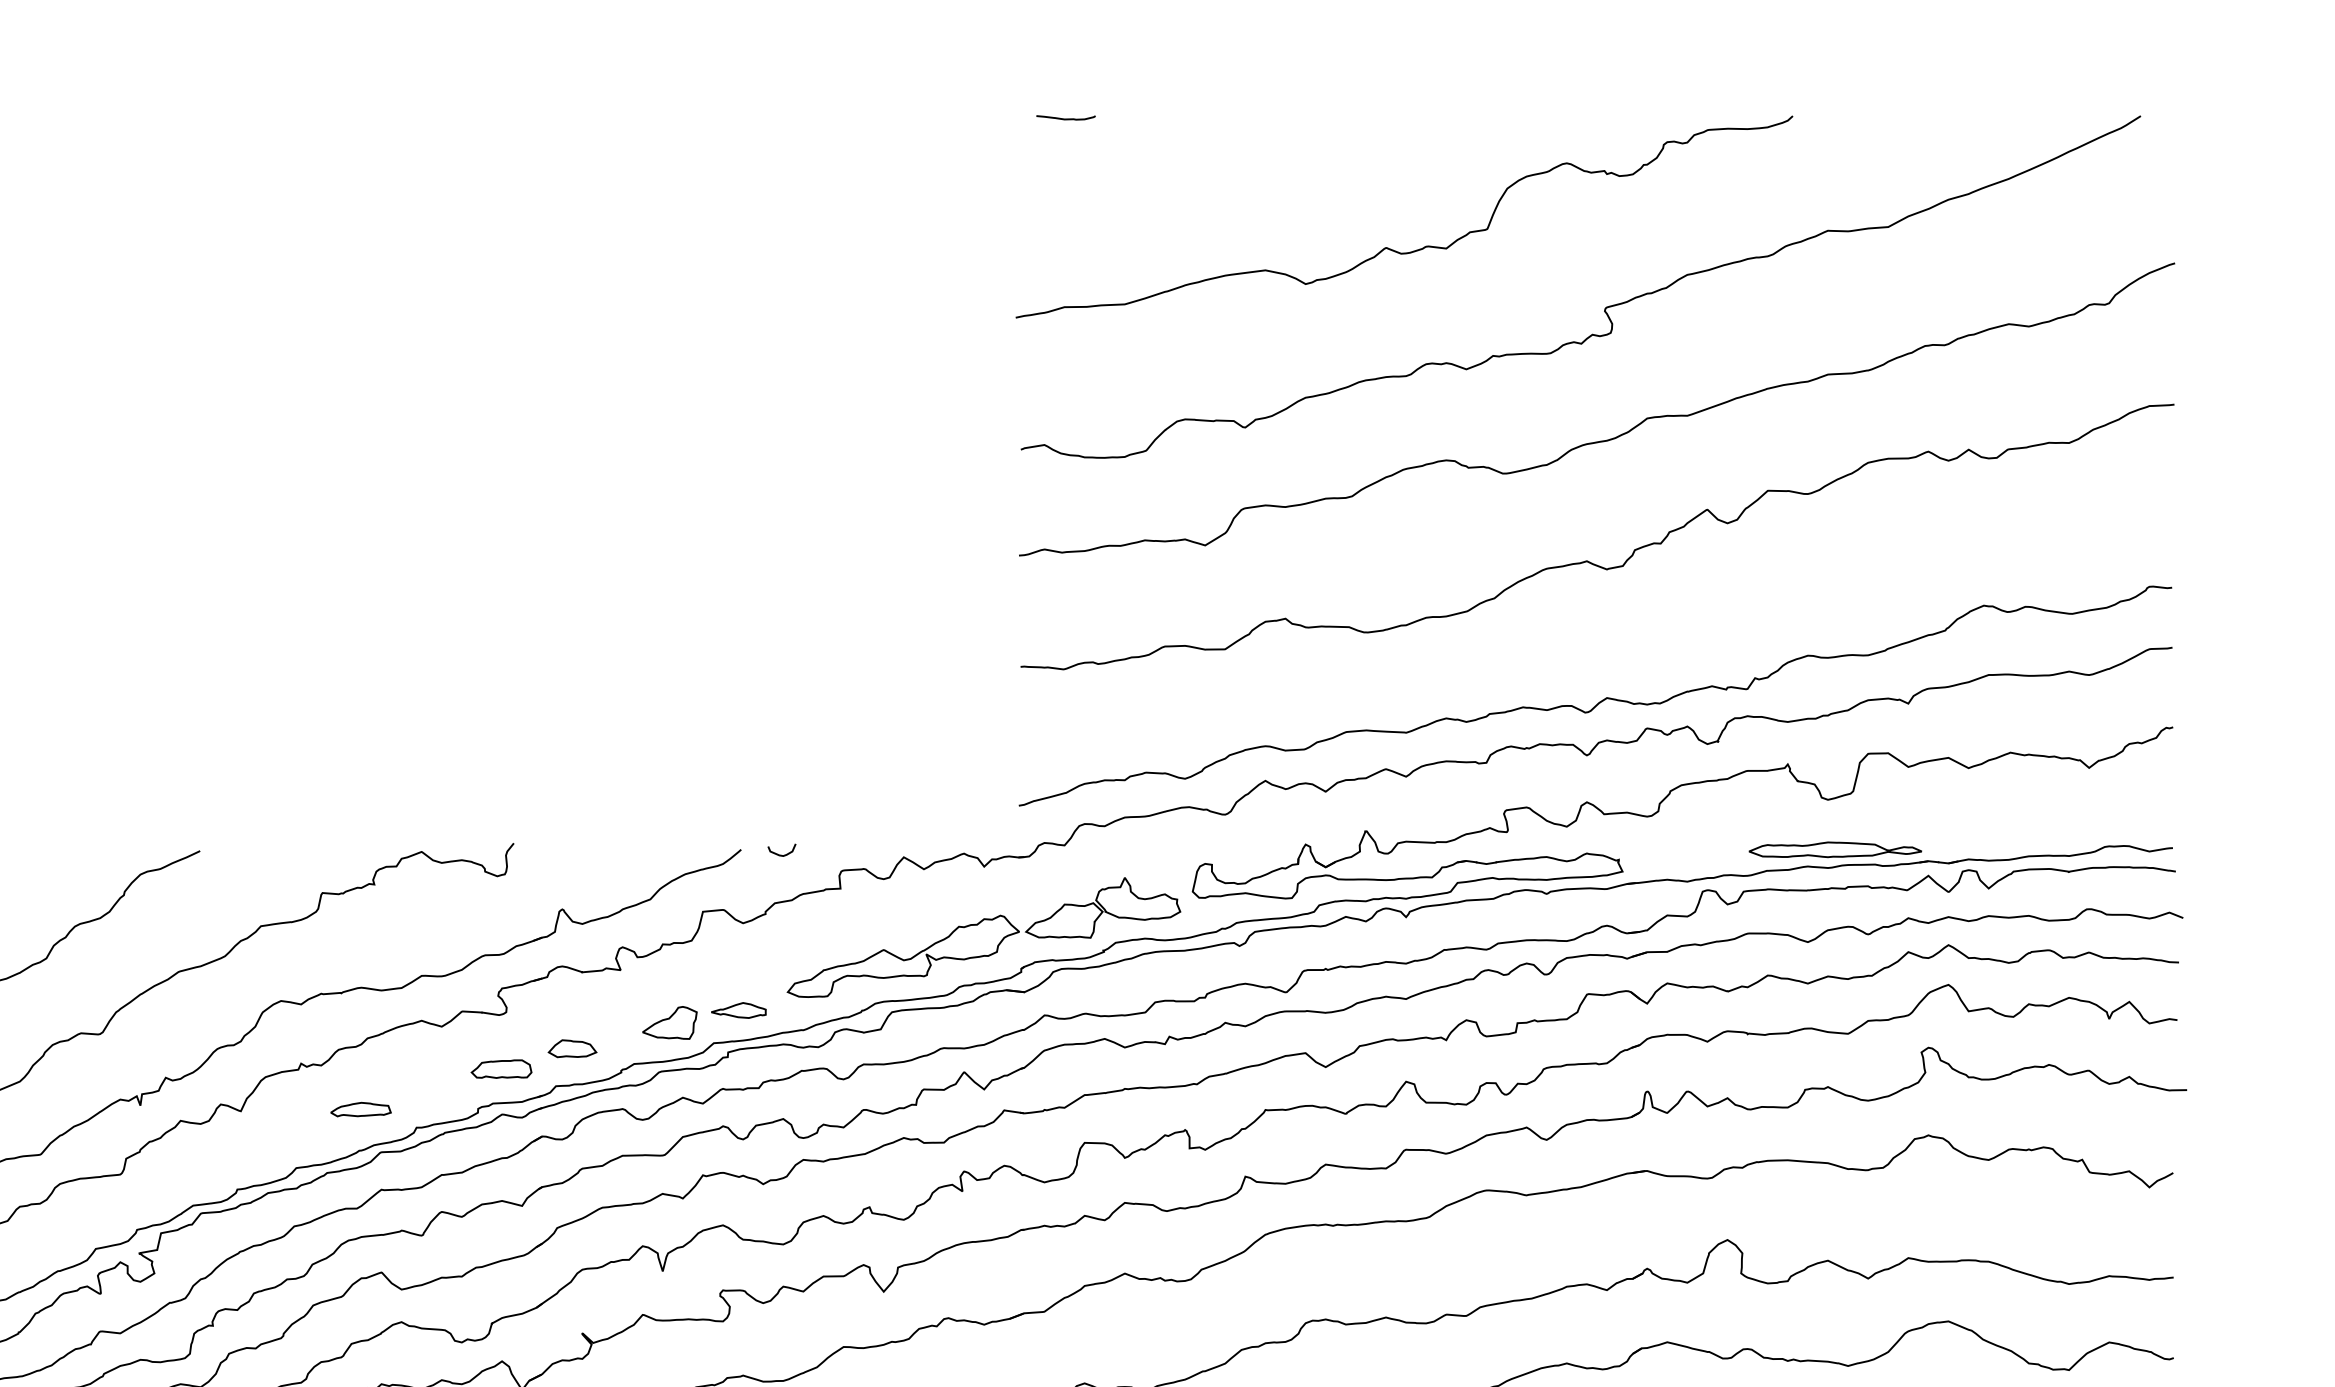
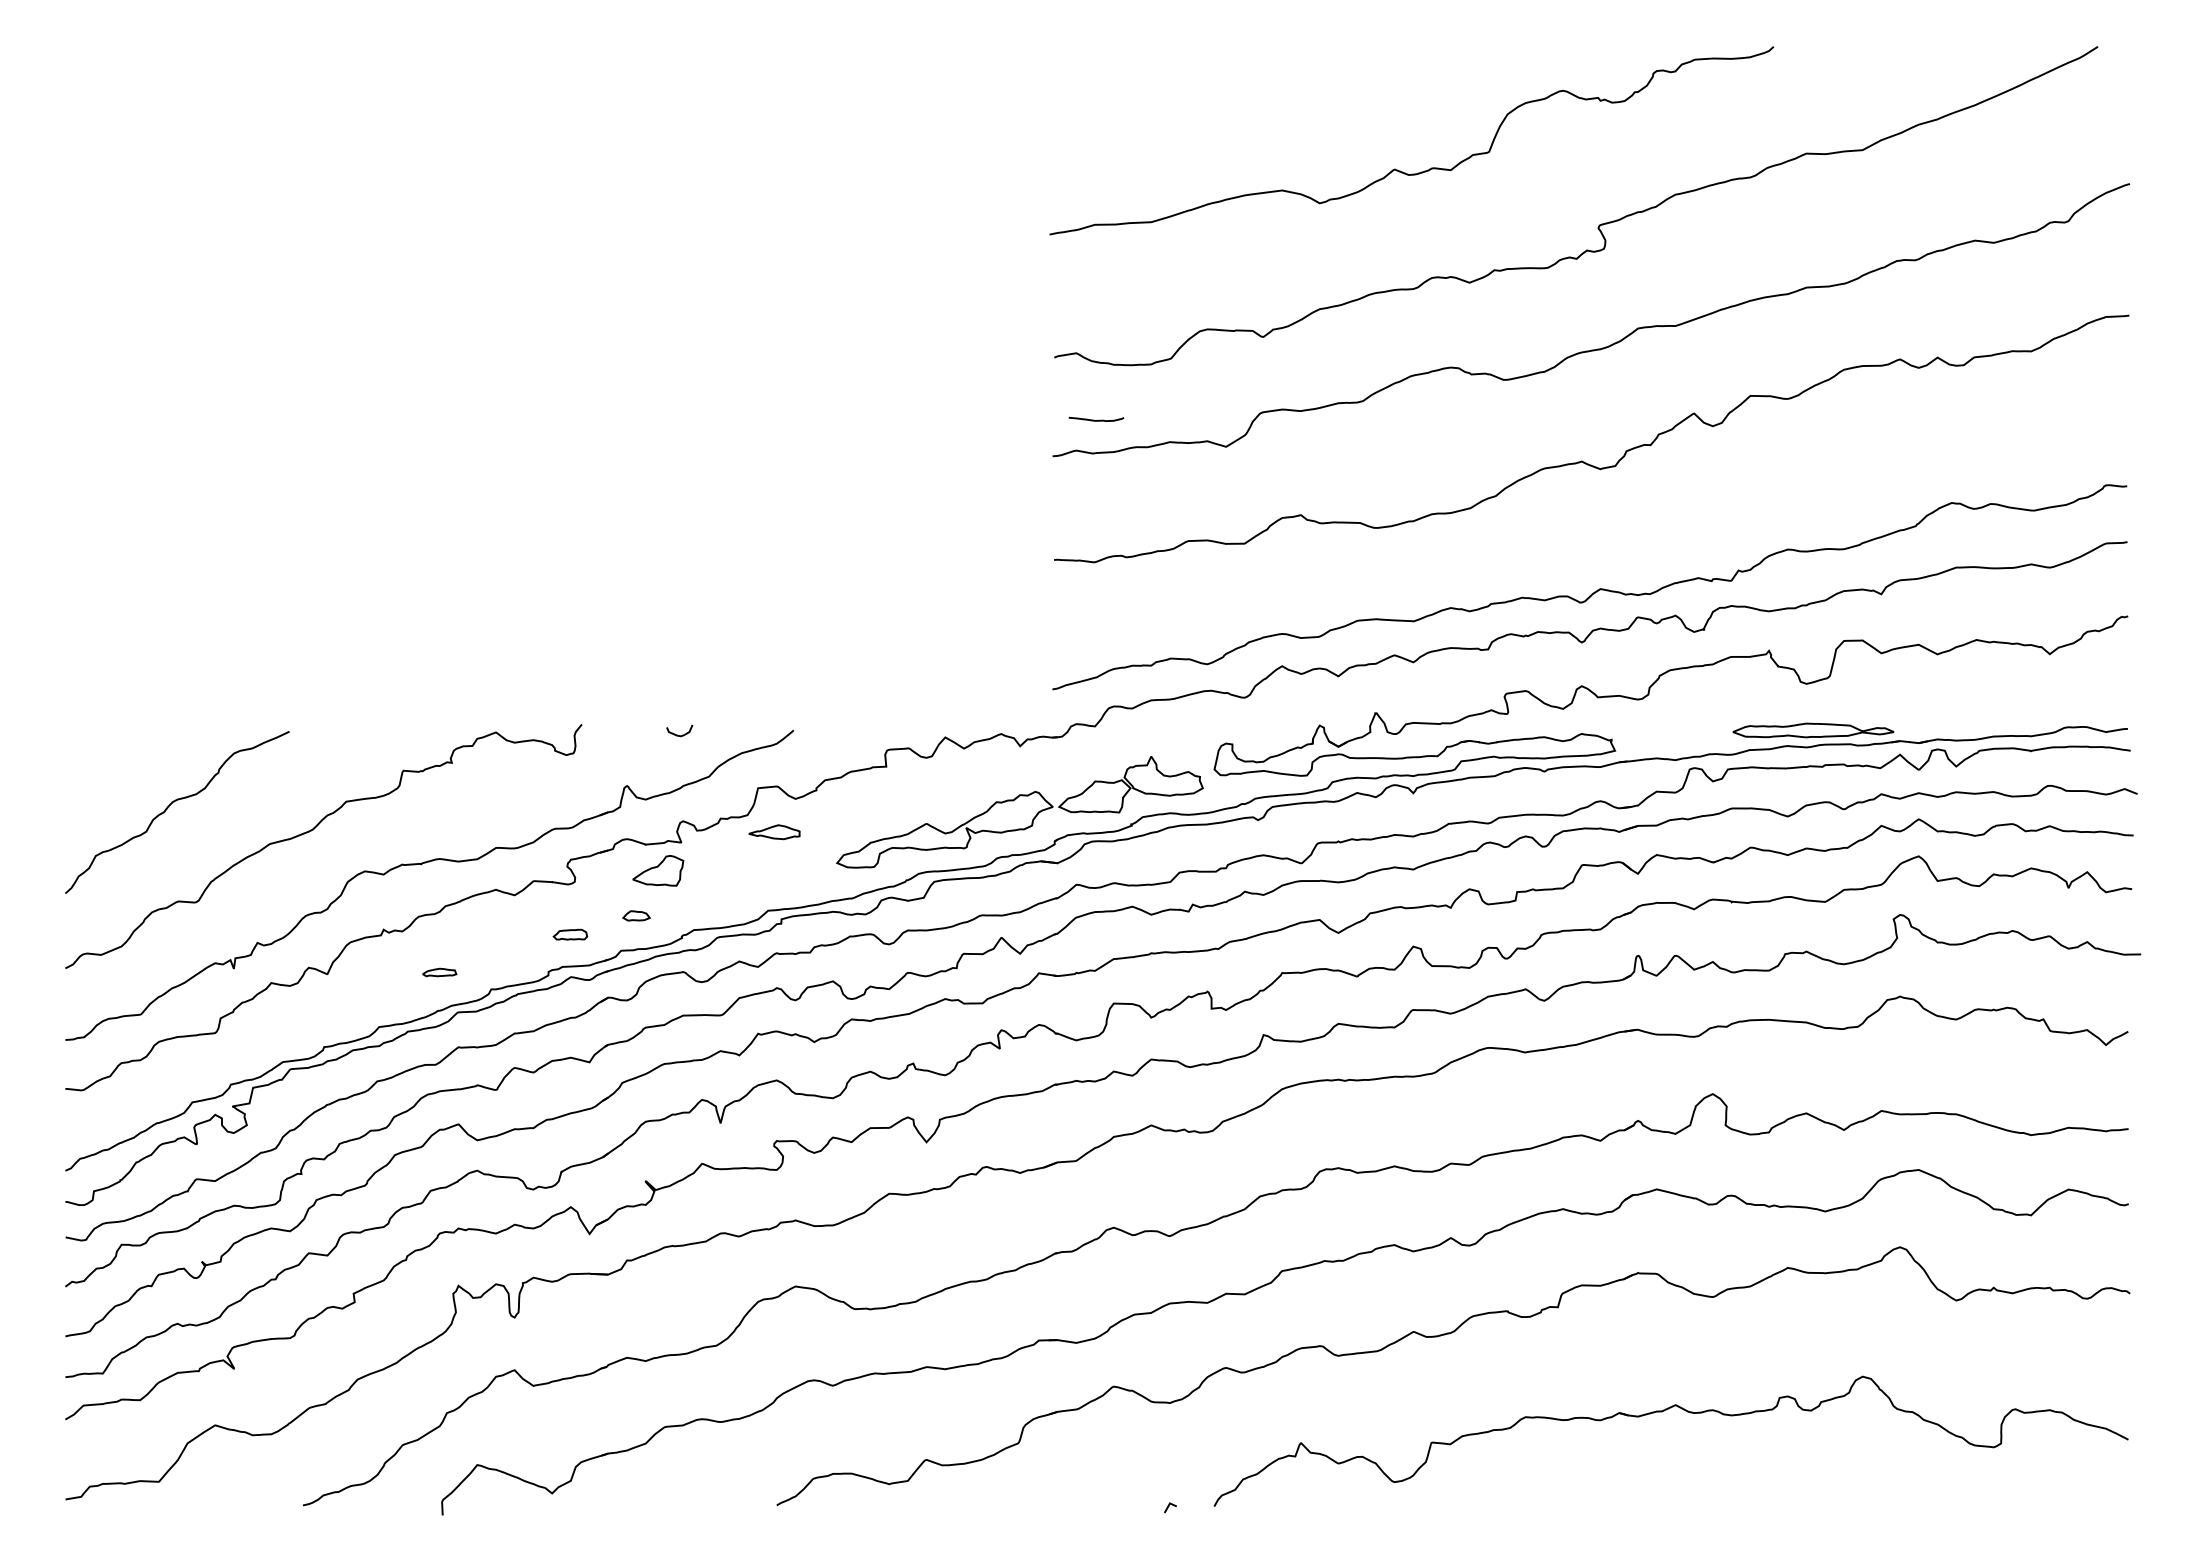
curve: (1067, 117) -> (1097, 419), moved
curve: (779, 854) -> (677, 734), moved
part: (738, 1010) -> (774, 832), moved
part: (670, 1022) -> (658, 870), moved
part: (572, 1048) -> (636, 915), size x0.6
part: (501, 1068) -> (570, 934), size x0.6
part: (361, 1109) -> (439, 972), size x0.6

